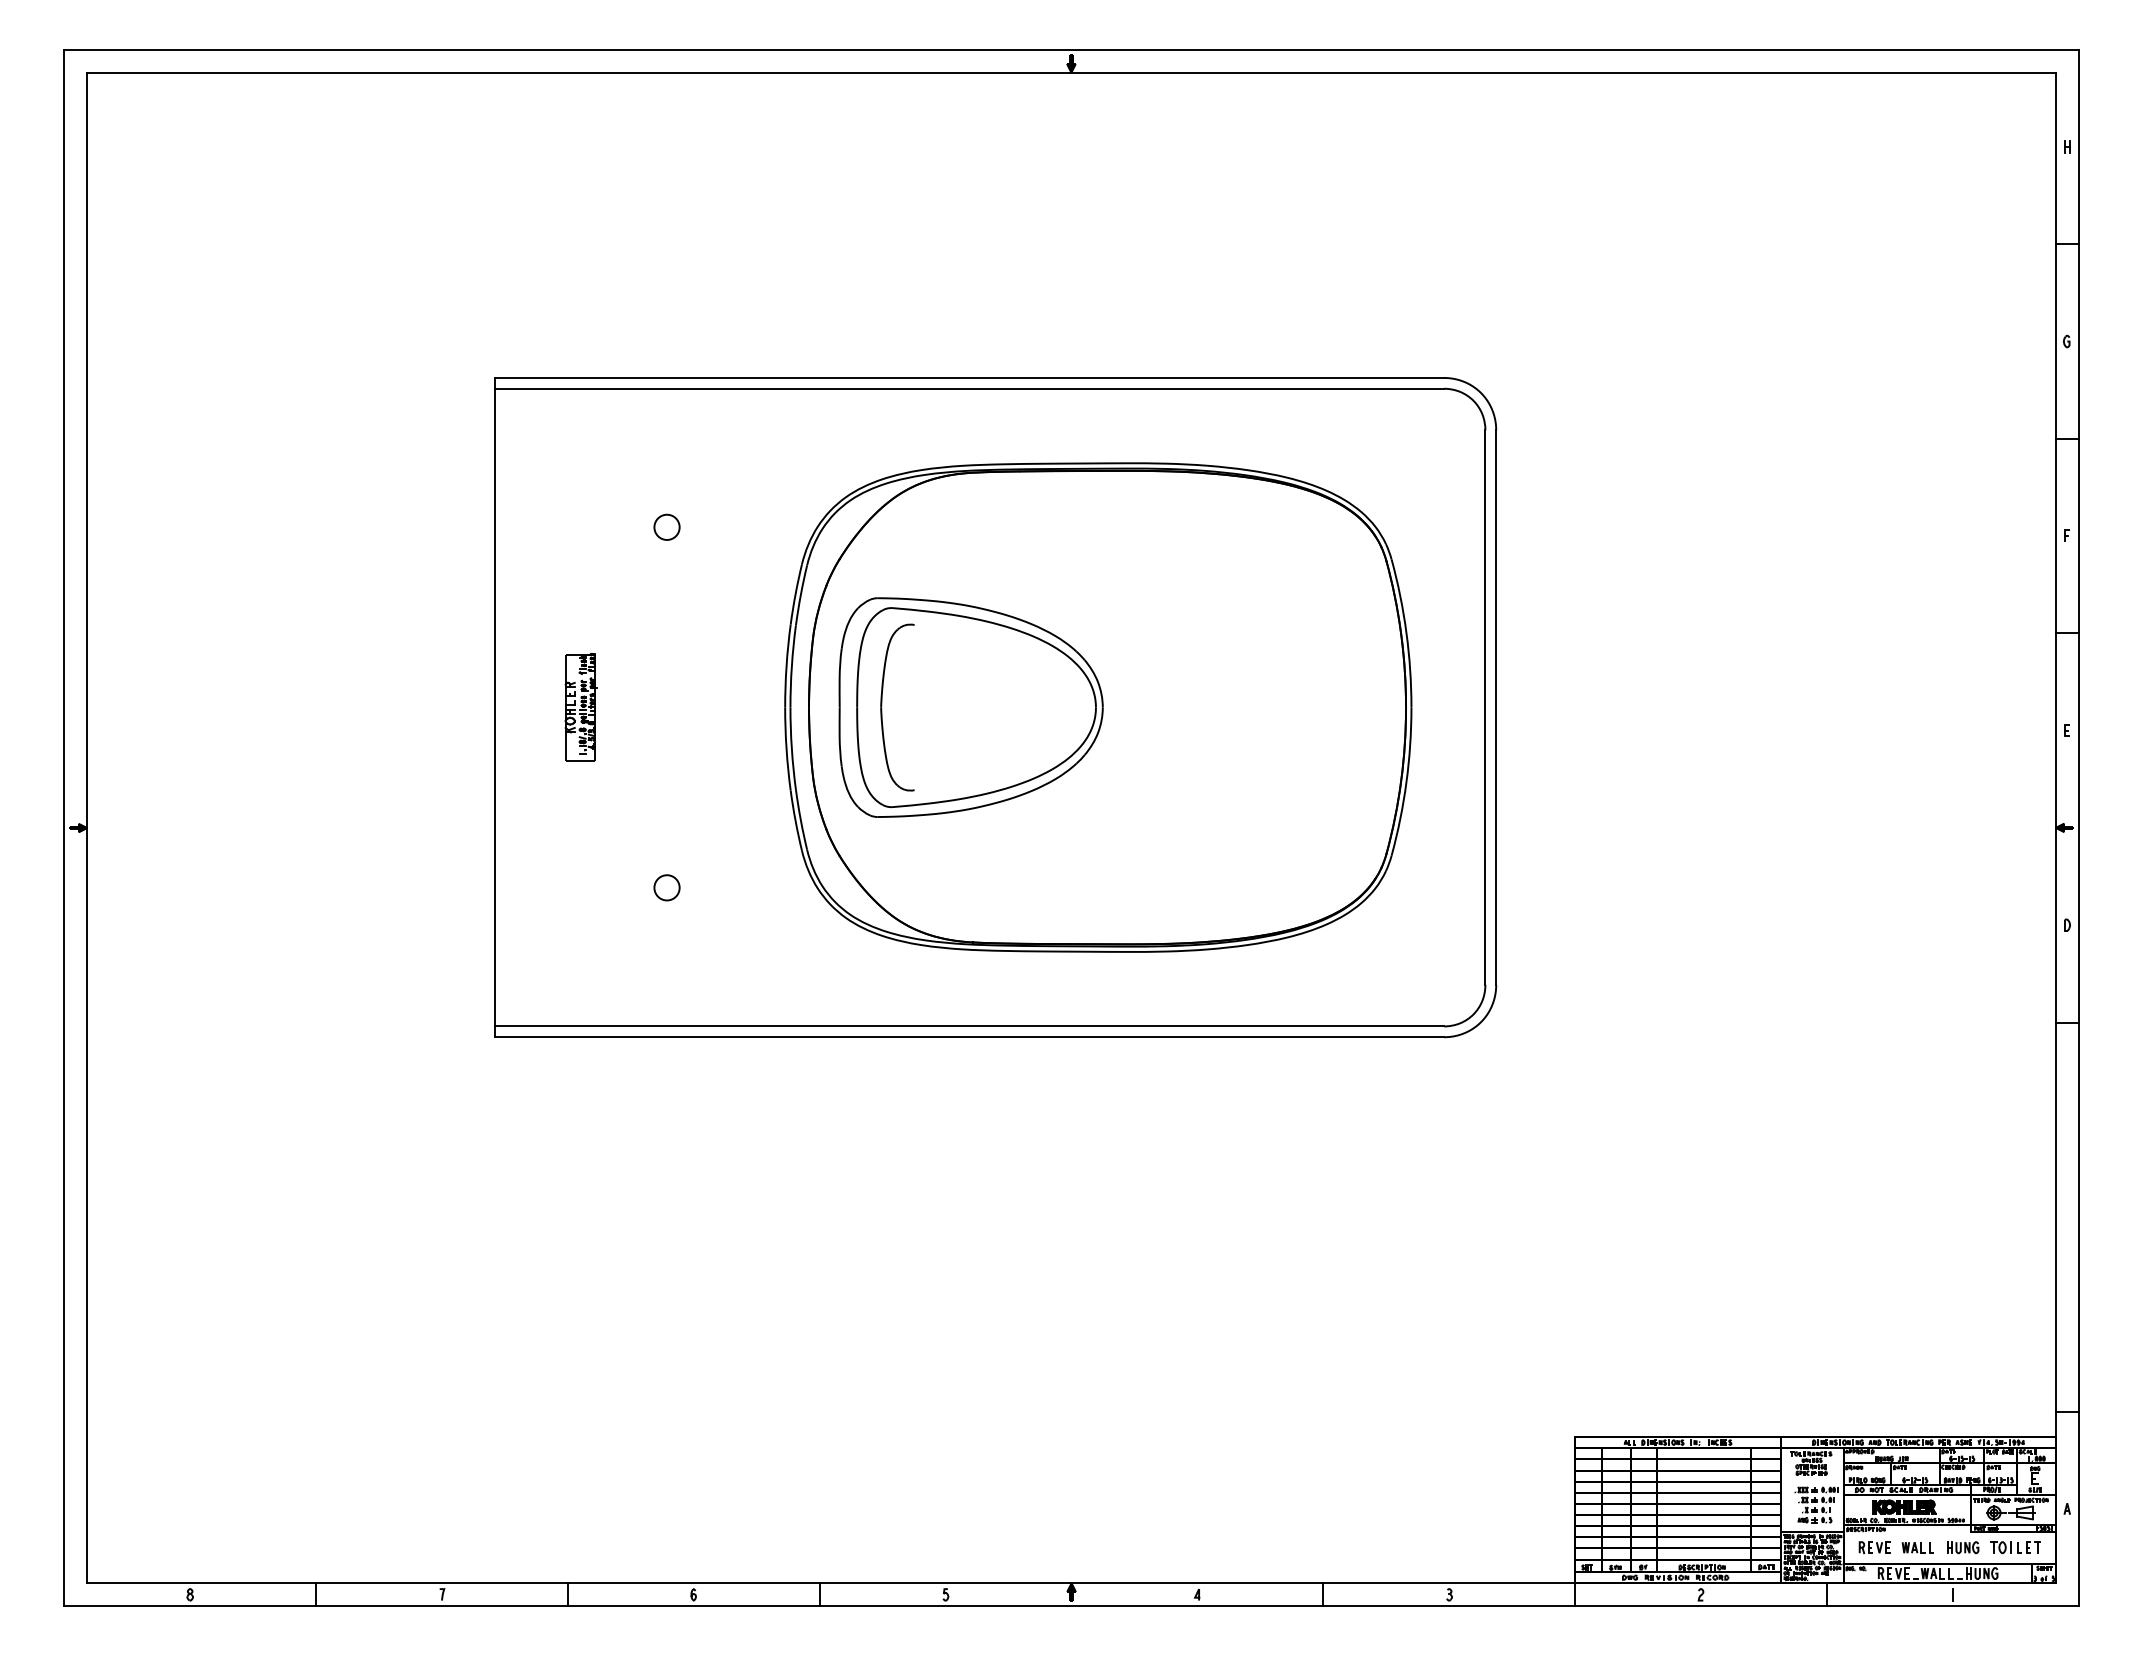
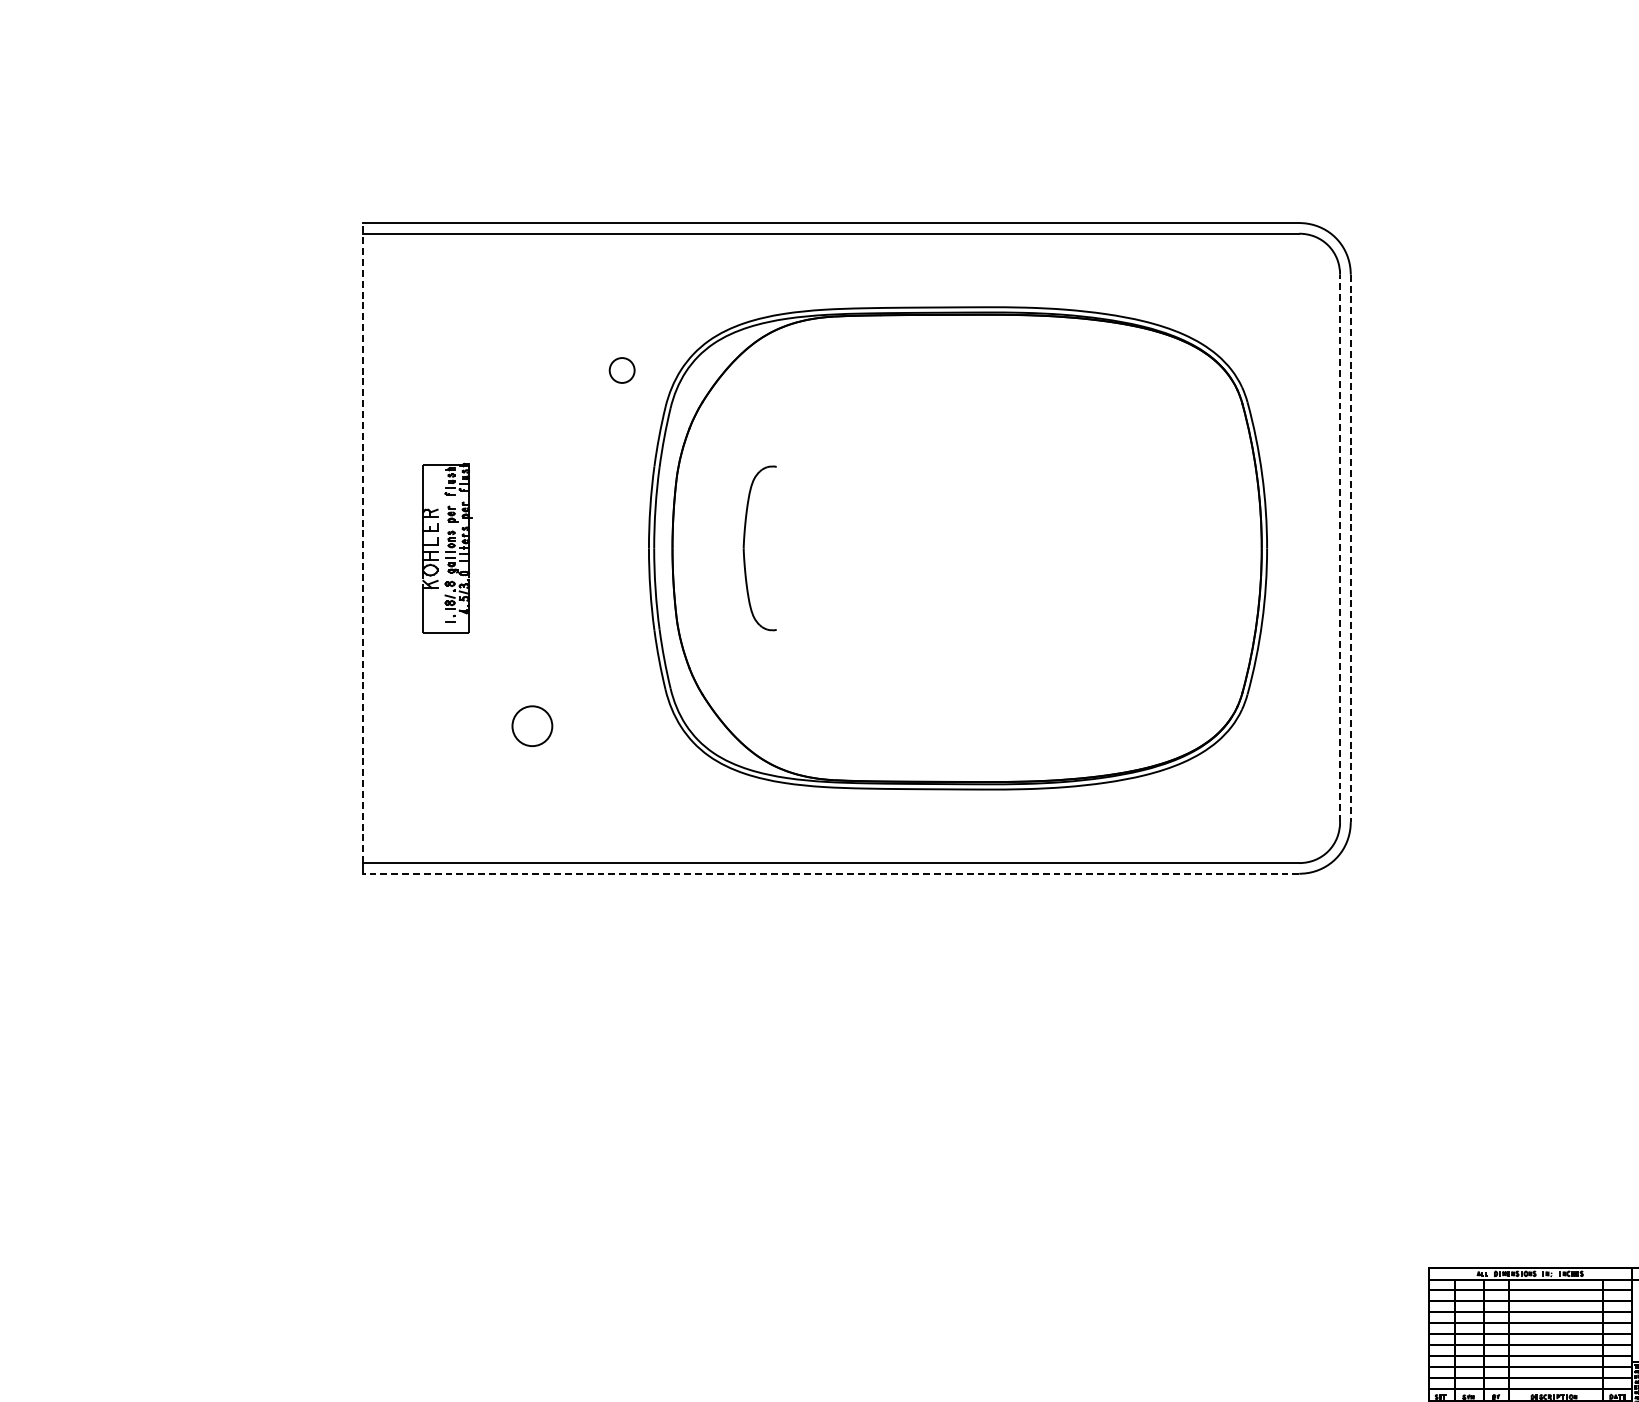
circle: (666, 526) -> (621, 369), moved
line: (495, 701) -> (363, 542), solid -> dashed
part: (580, 706) -> (446, 547), size x1.6
part: (970, 707) -> (831, 548), removed
line: (1485, 707) -> (1340, 548), solid -> dashed
line: (1496, 708) -> (1351, 549), solid -> dashed
circle: (666, 887) -> (531, 725), size x1.6
line: (969, 1037) -> (830, 874), solid -> dashed

